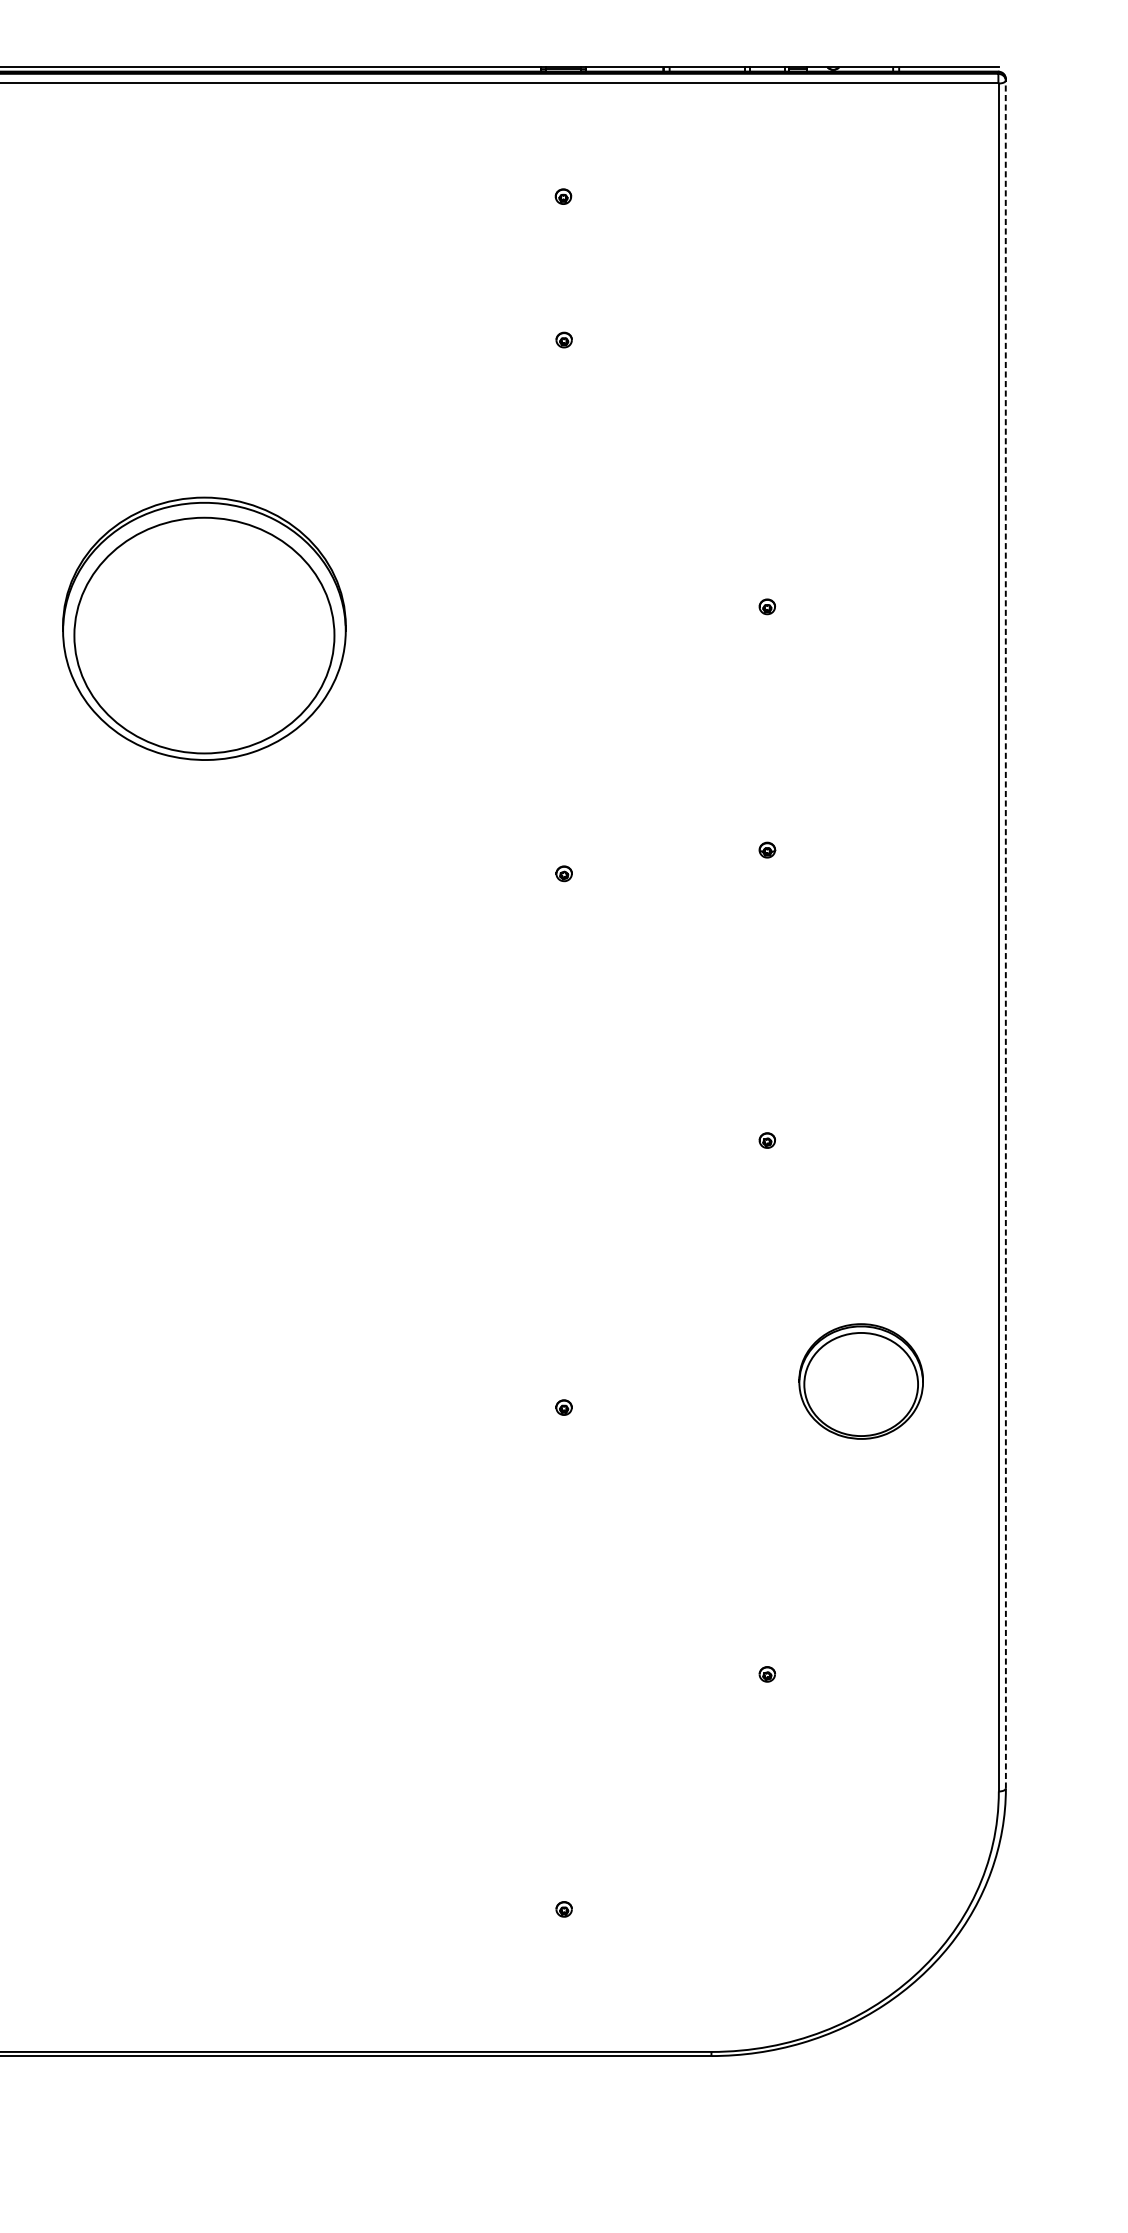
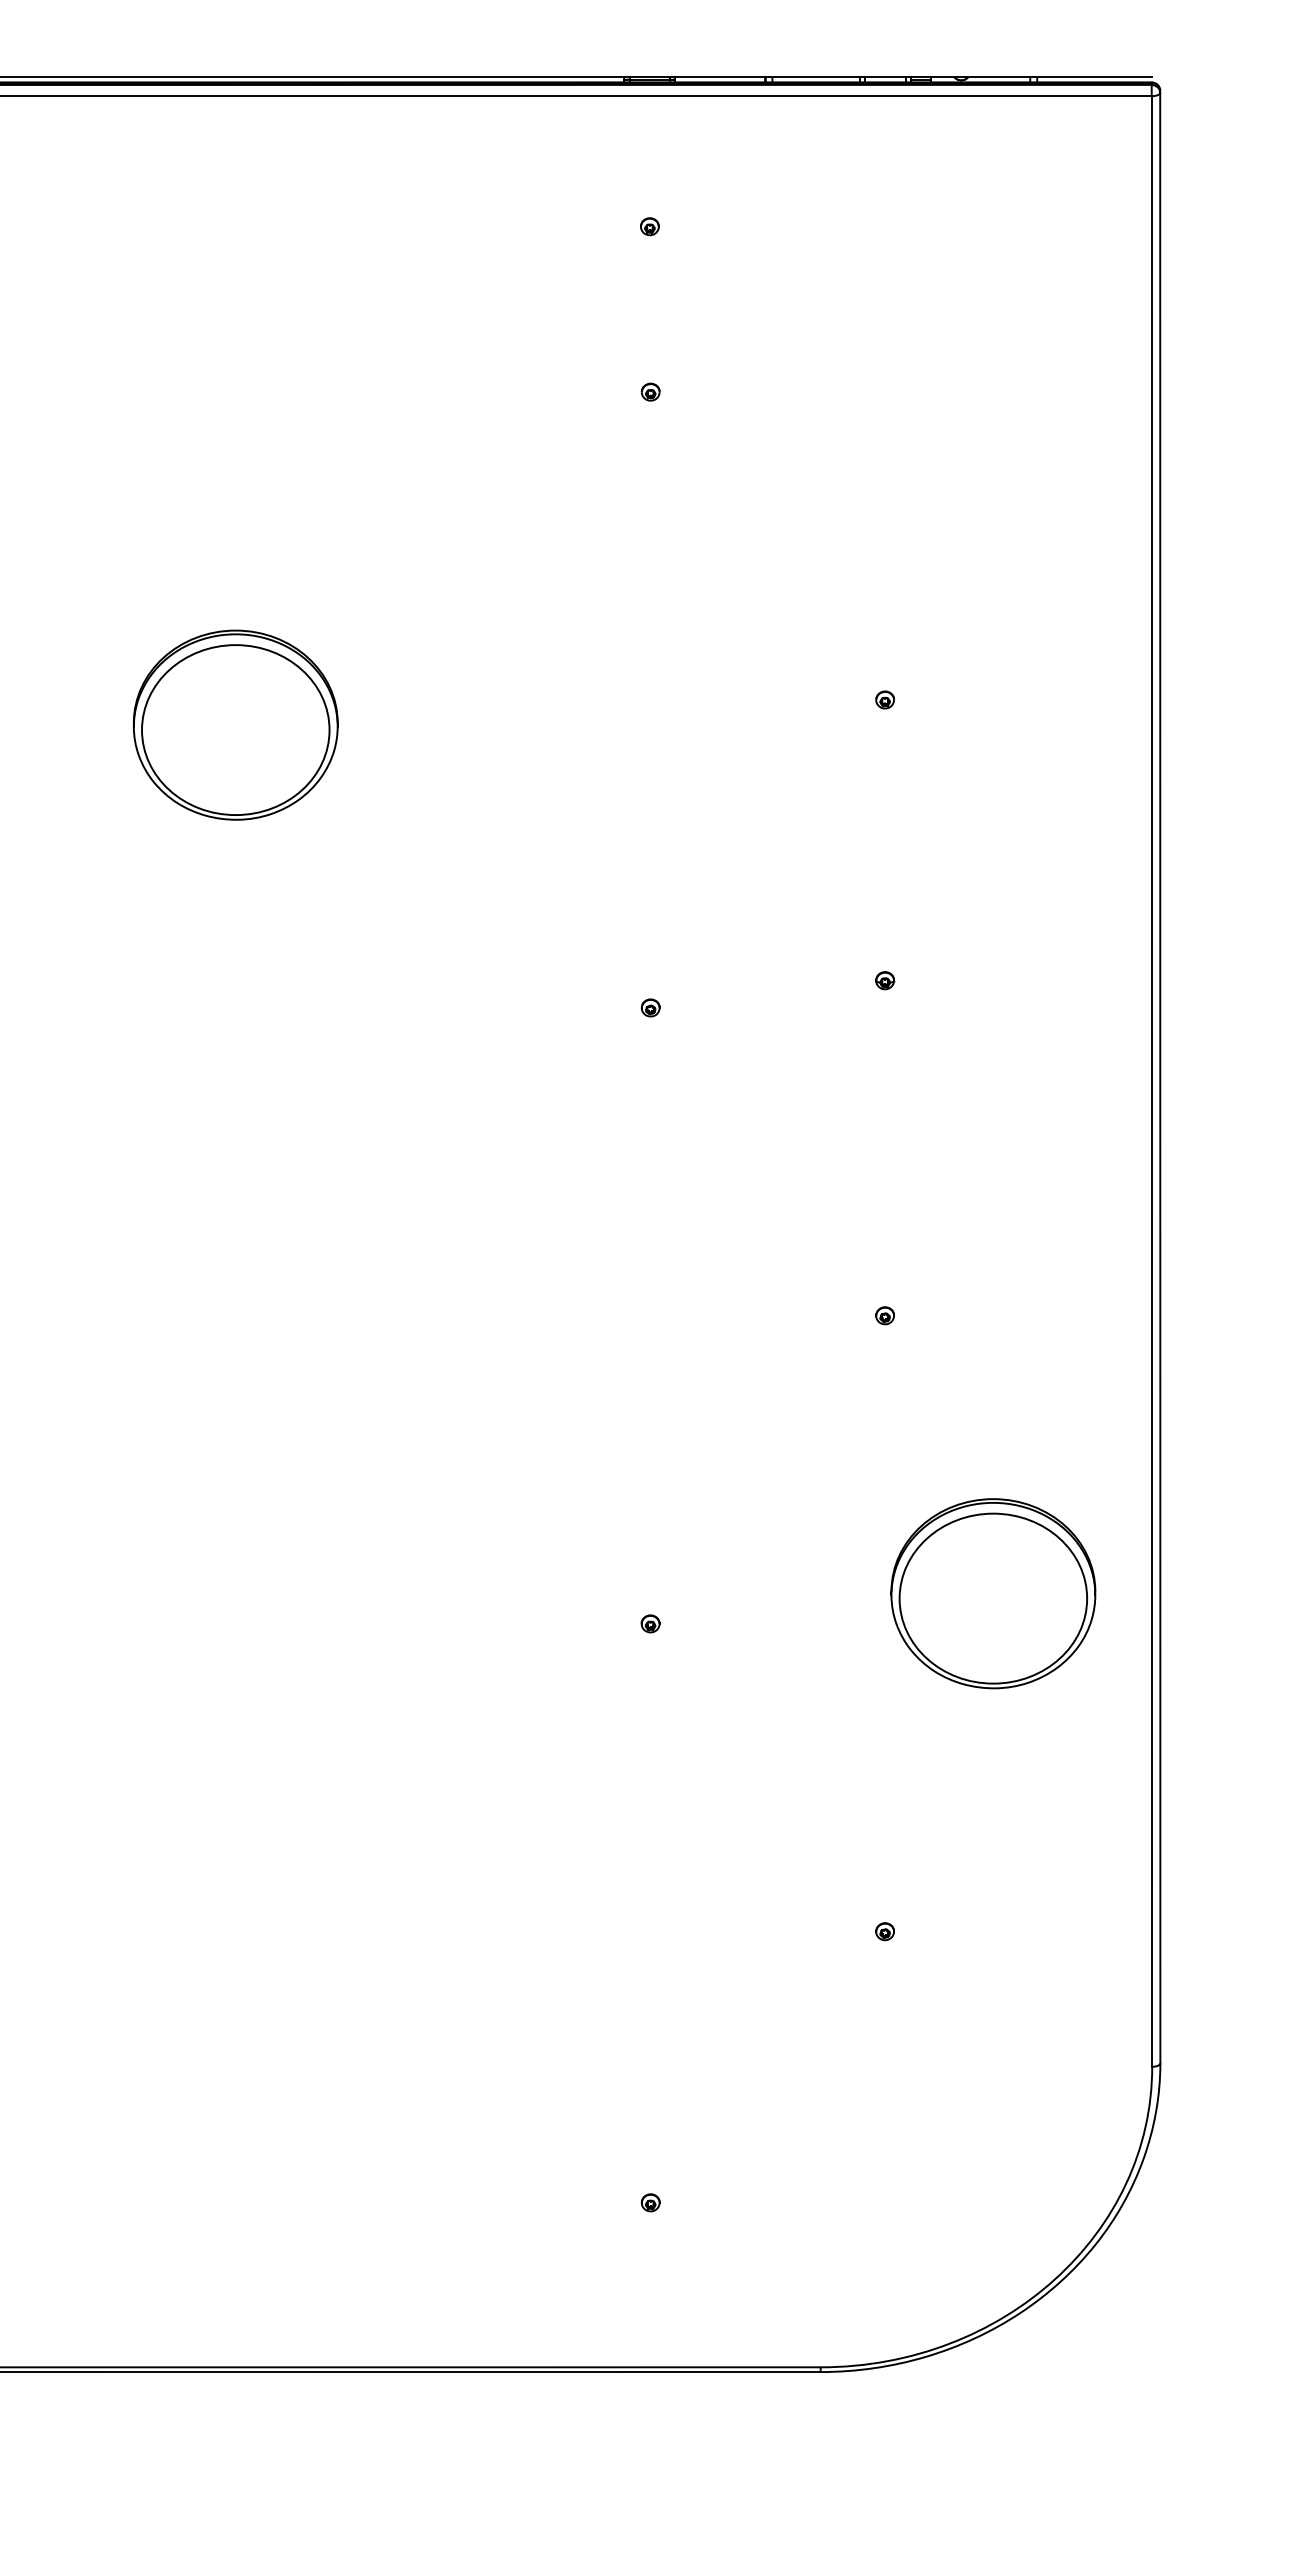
part: (204, 628) -> (235, 724), size x0.62
line: (1006, 934) -> (1160, 1077), dashed -> solid
part: (861, 1381) -> (993, 1593), size x1.43

